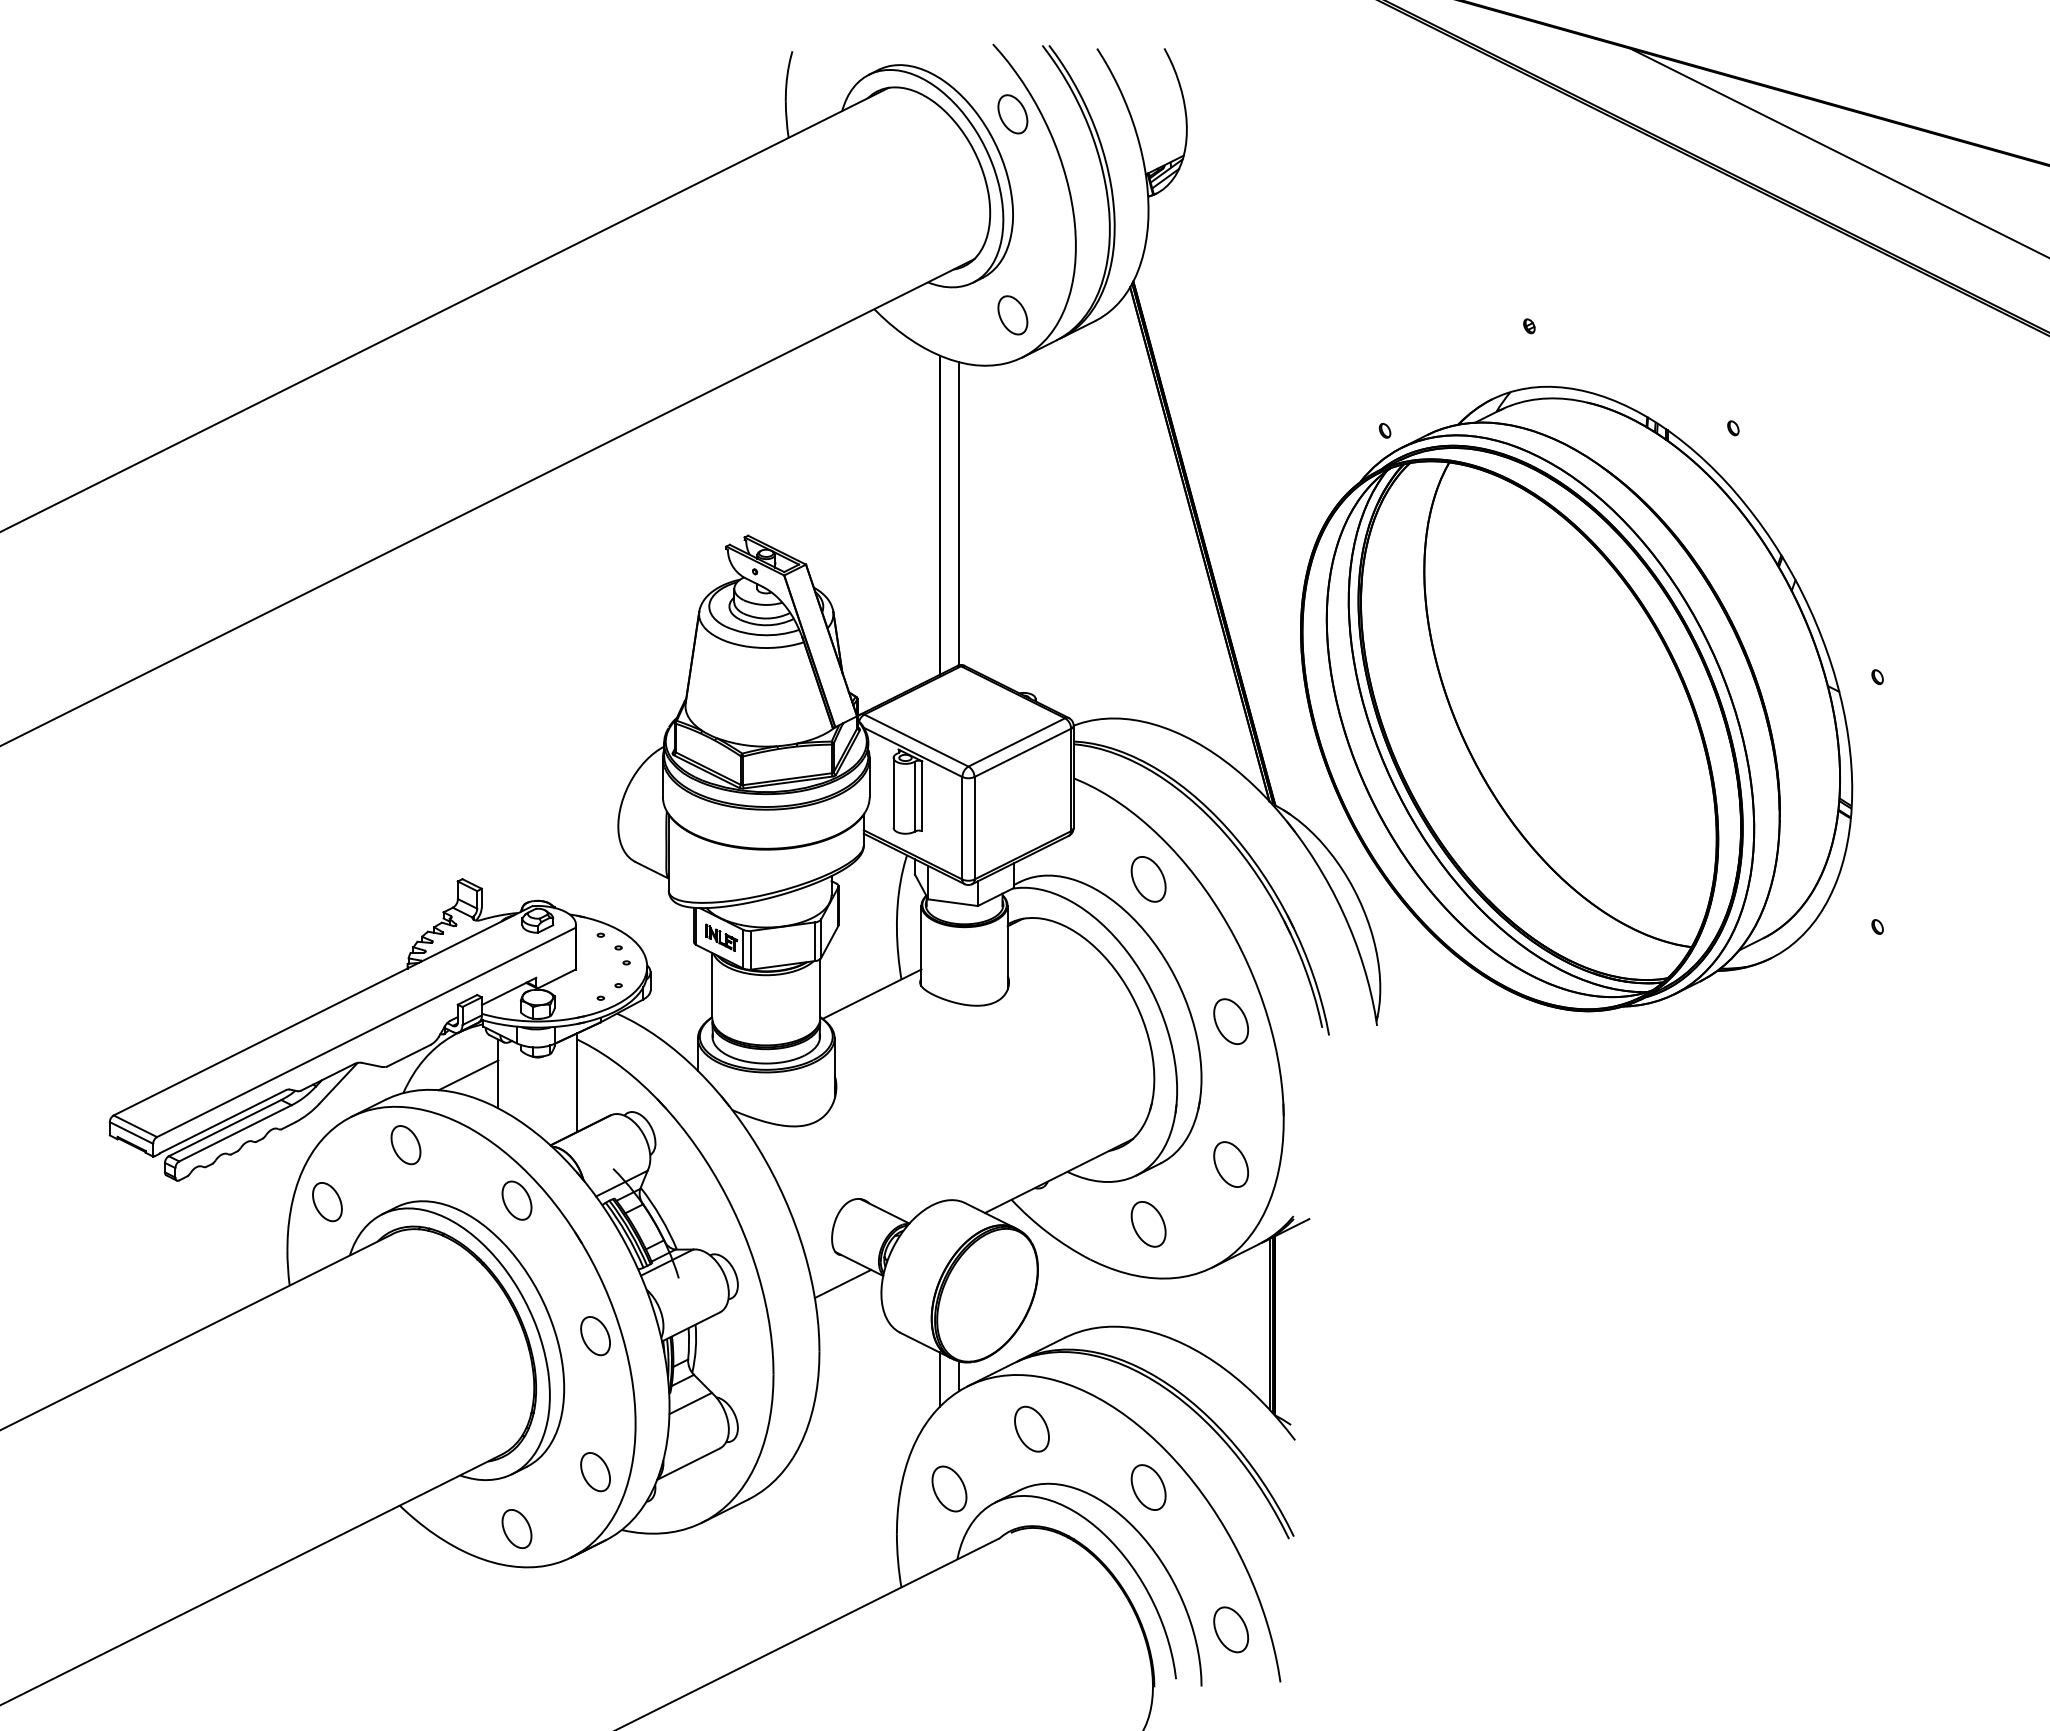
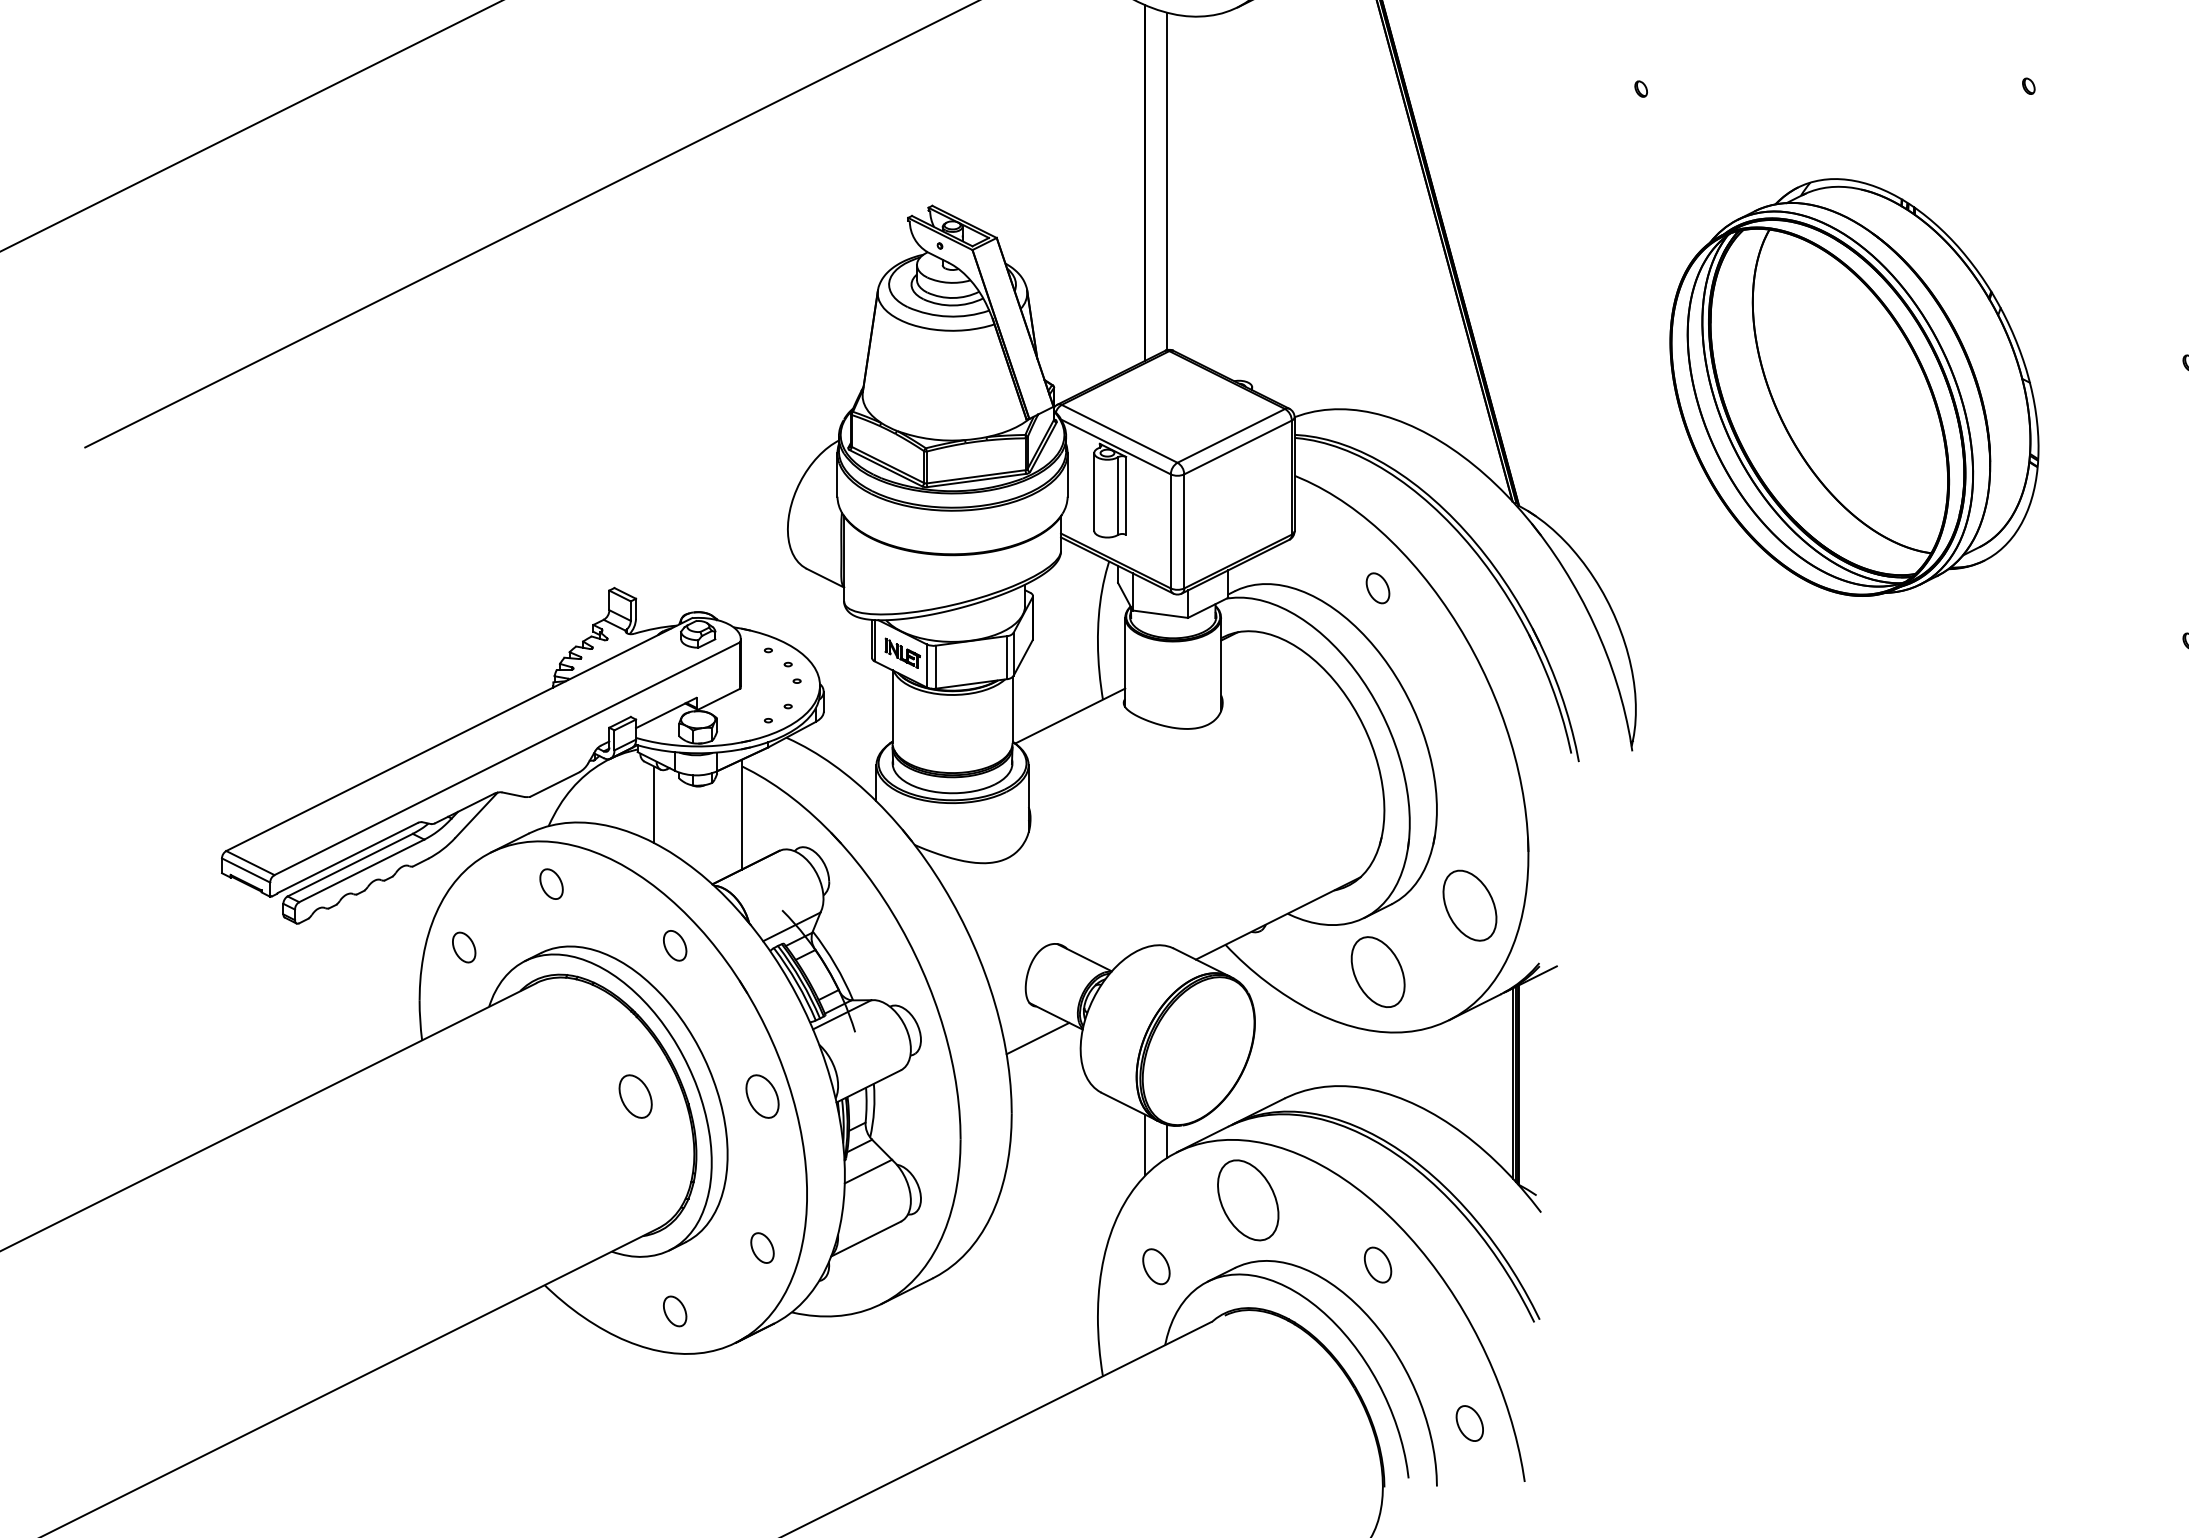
part: (1576, 698) -> (1854, 386), size x0.6
part: (1148, 879) -> (1377, 588), size x0.6
part: (1231, 1021) -> (1470, 746), removed
line: (468, 1075) -> (621, 806), removed
part: (405, 1145) -> (551, 884), size x0.7
part: (1230, 1164) -> (1469, 905), size x1.4
part: (516, 1200) -> (674, 945), size x0.7
part: (327, 1202) -> (464, 947), size x0.7
part: (1148, 1224) -> (1377, 972), size x1.4
part: (481, 1336) -> (635, 1097), added
part: (1031, 1428) -> (1247, 1199), size x1.6
part: (595, 1472) -> (762, 1248), size x0.7
part: (1148, 1487) -> (1377, 1265), size x0.7
part: (949, 1488) -> (1156, 1266), size x0.7
part: (516, 1529) -> (674, 1311), size x0.7
part: (1230, 1629) -> (1469, 1423), size x0.7

